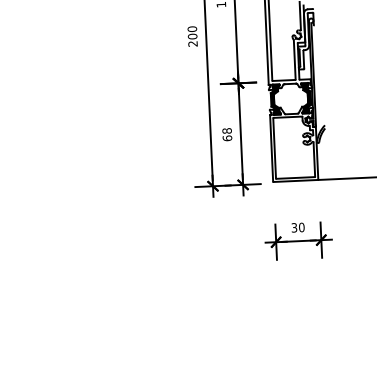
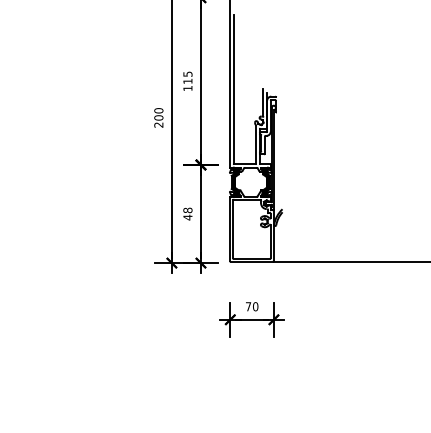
text: (227, 138) -> (187, 217), 68 -> 48
text: (294, 227) -> (248, 306), 30 -> 70

